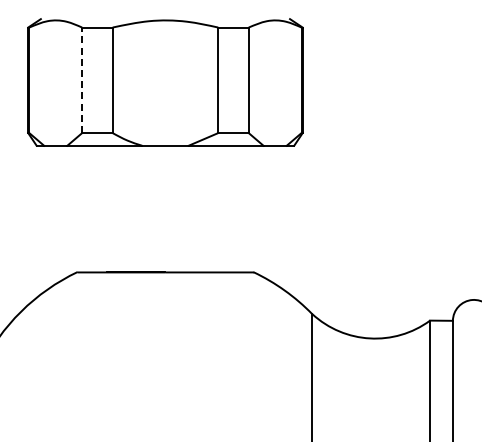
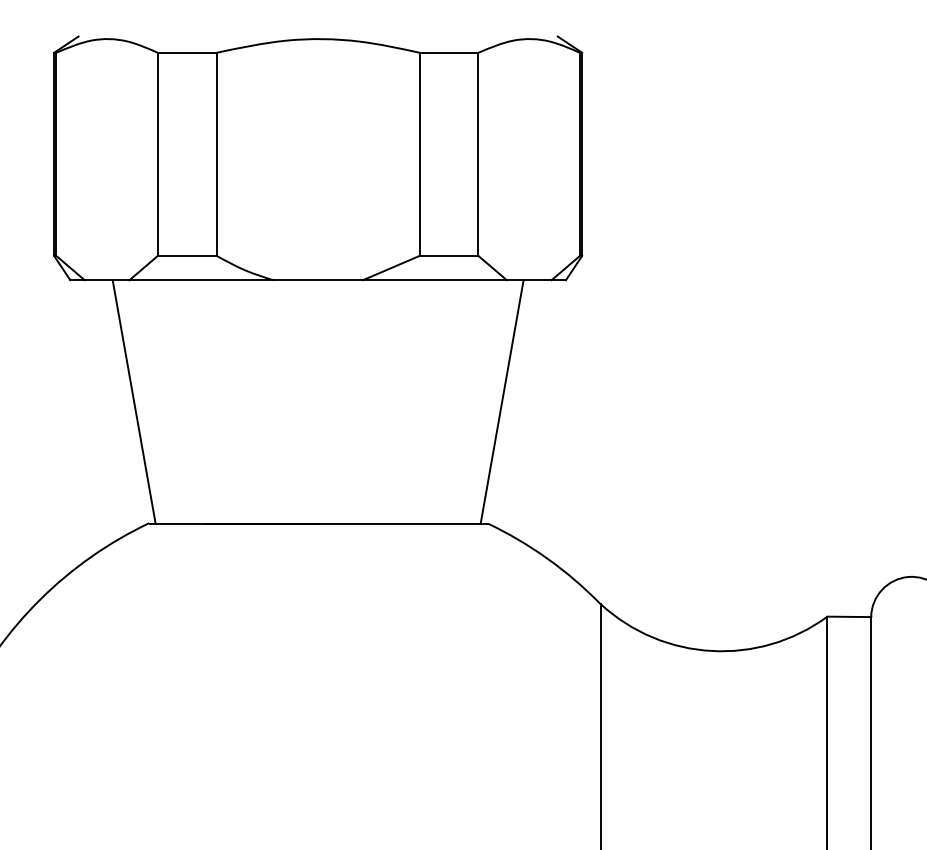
line: (82, 80) -> (158, 154), dashed -> solid
line: (69, 208) -> (133, 400), added
line: (260, 208) -> (501, 400), added

